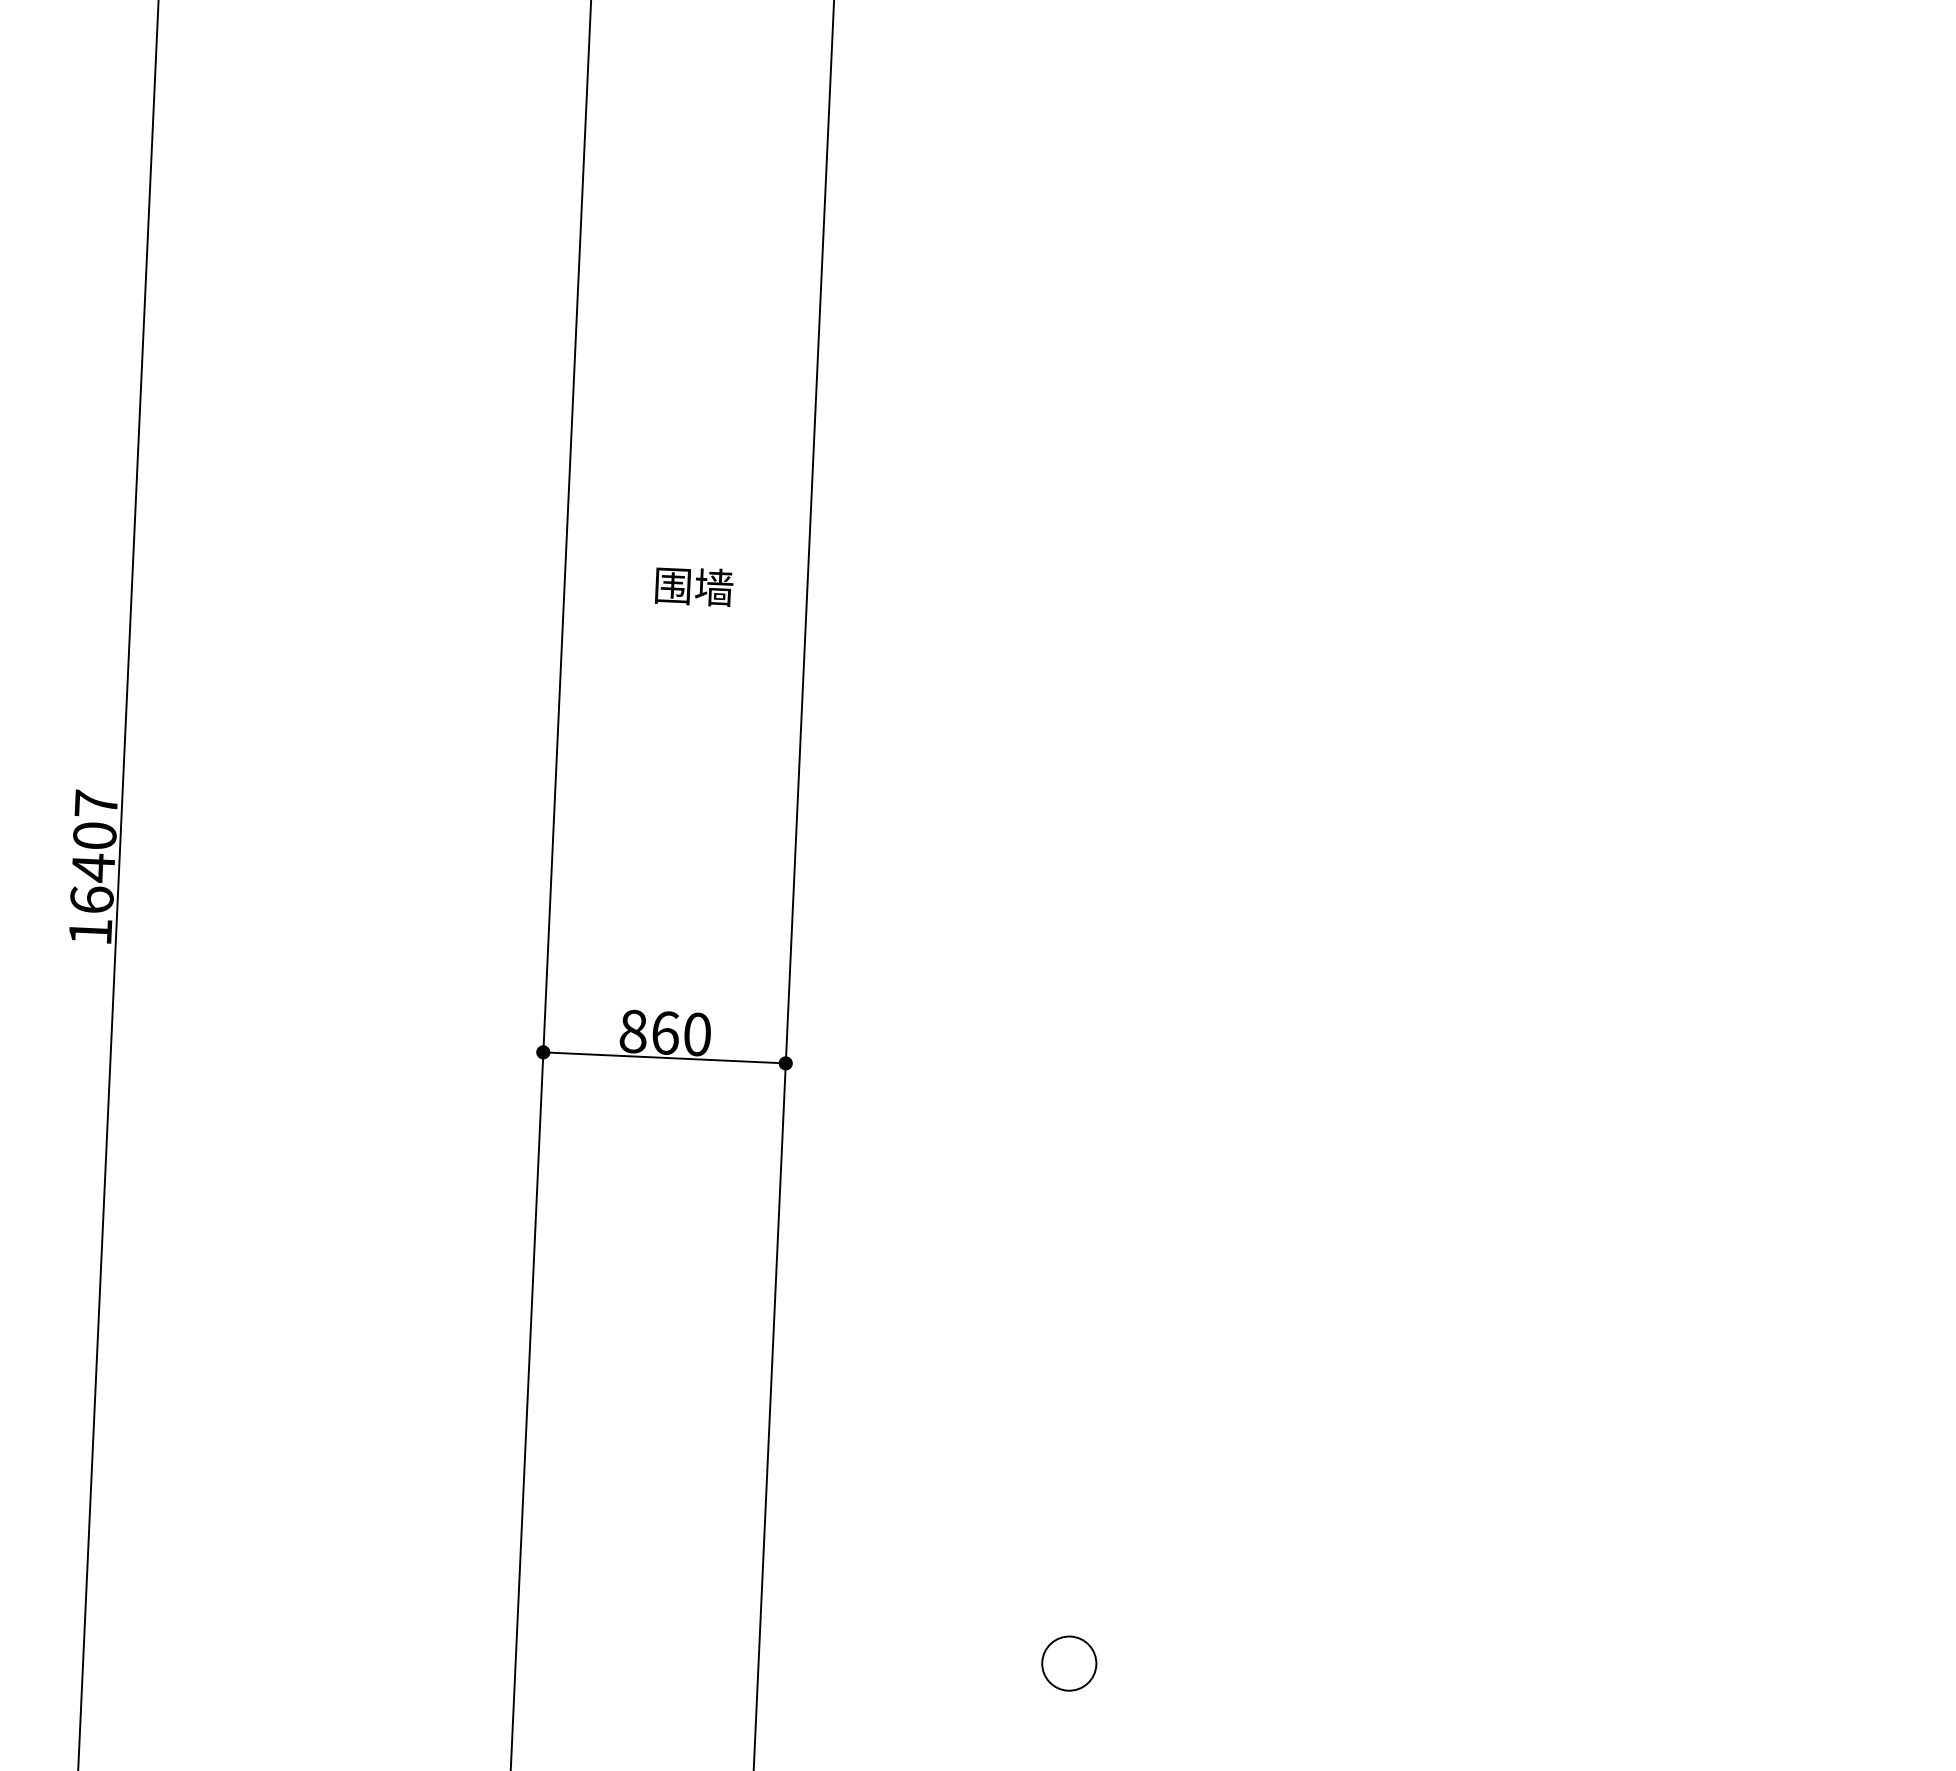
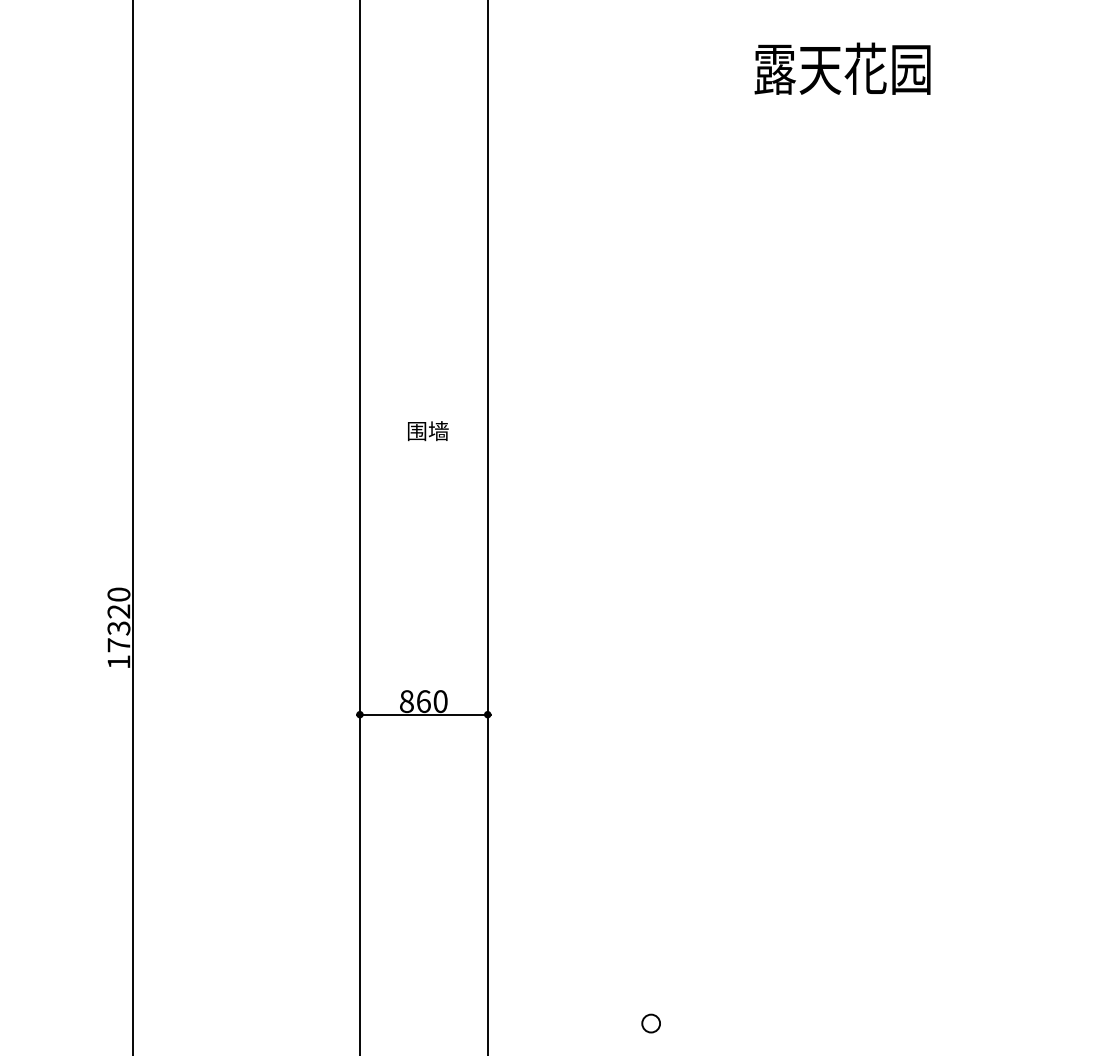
text: (694, 587) -> (428, 431), moved
text: (93, 850) -> (118, 619), 16407 -> 17320
circle: (1069, 1663) -> (651, 1023), size x0.62

